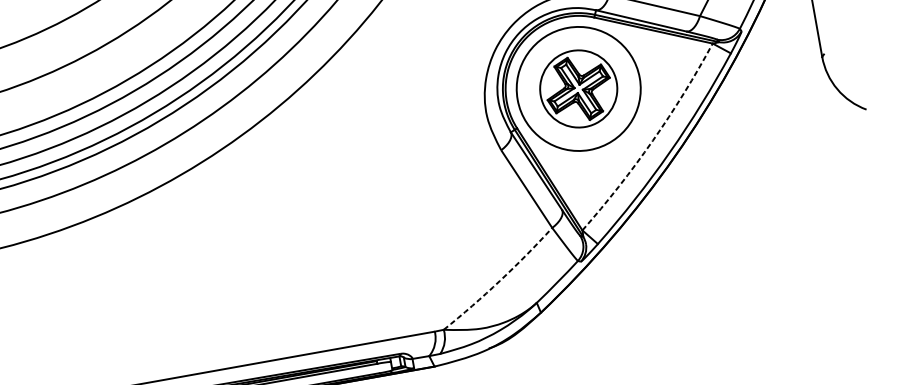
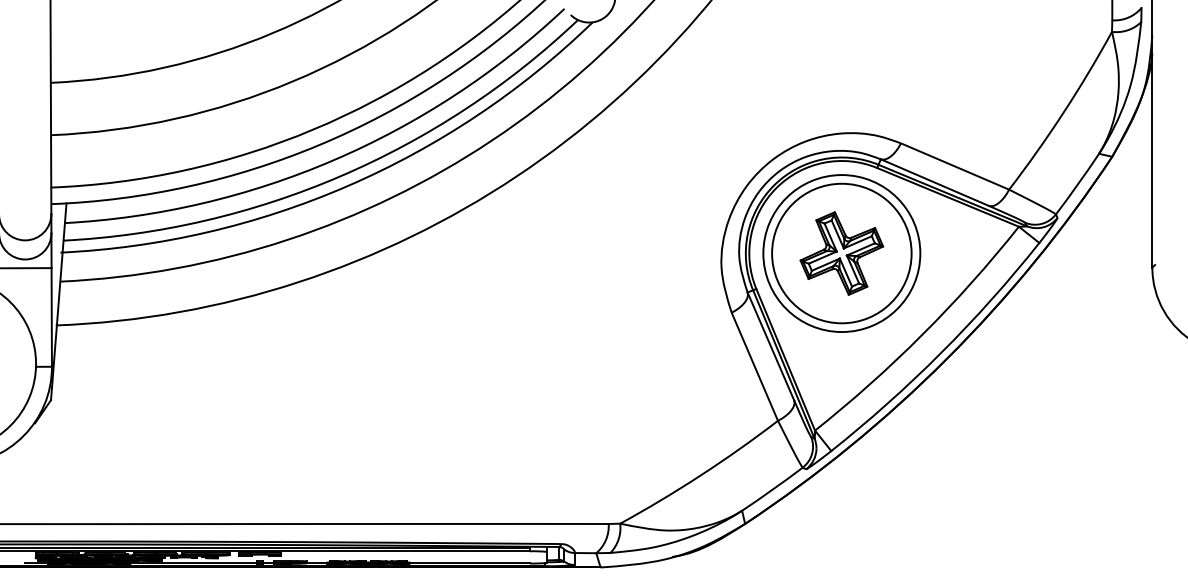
circle: (578, 88) -> (841, 253), size x1.43
arc: (652, 140) -> (922, 334), dashed -> solid
arc: (500, 281) -> (701, 475), dashed -> solid

